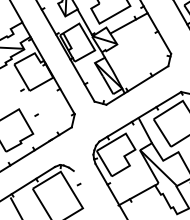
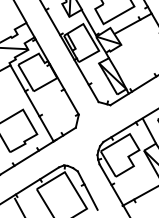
line: (28, 103) -> (32, 103), added
line: (83, 189) -> (87, 189), added

